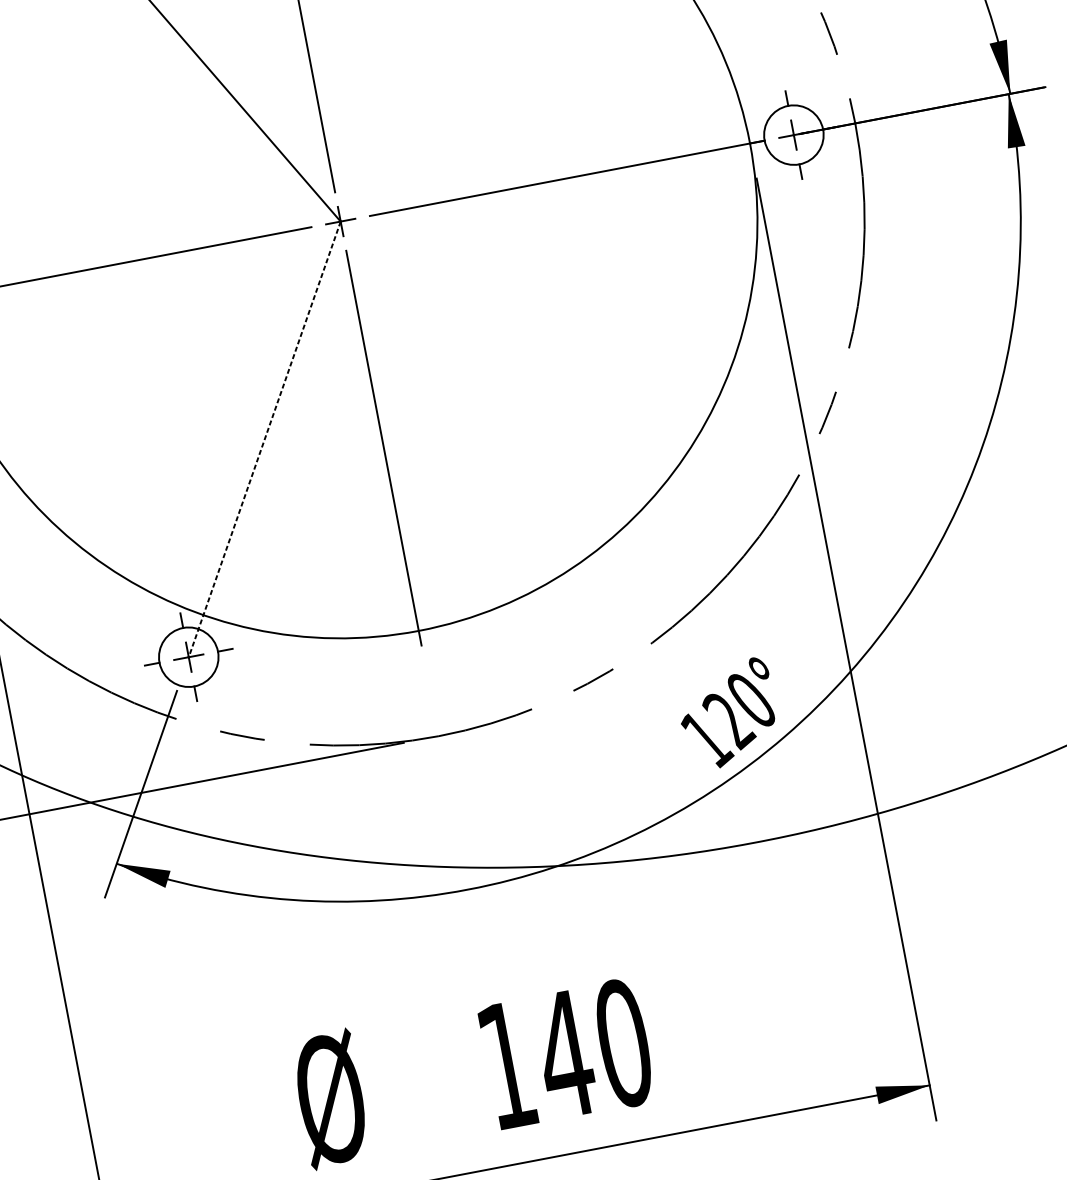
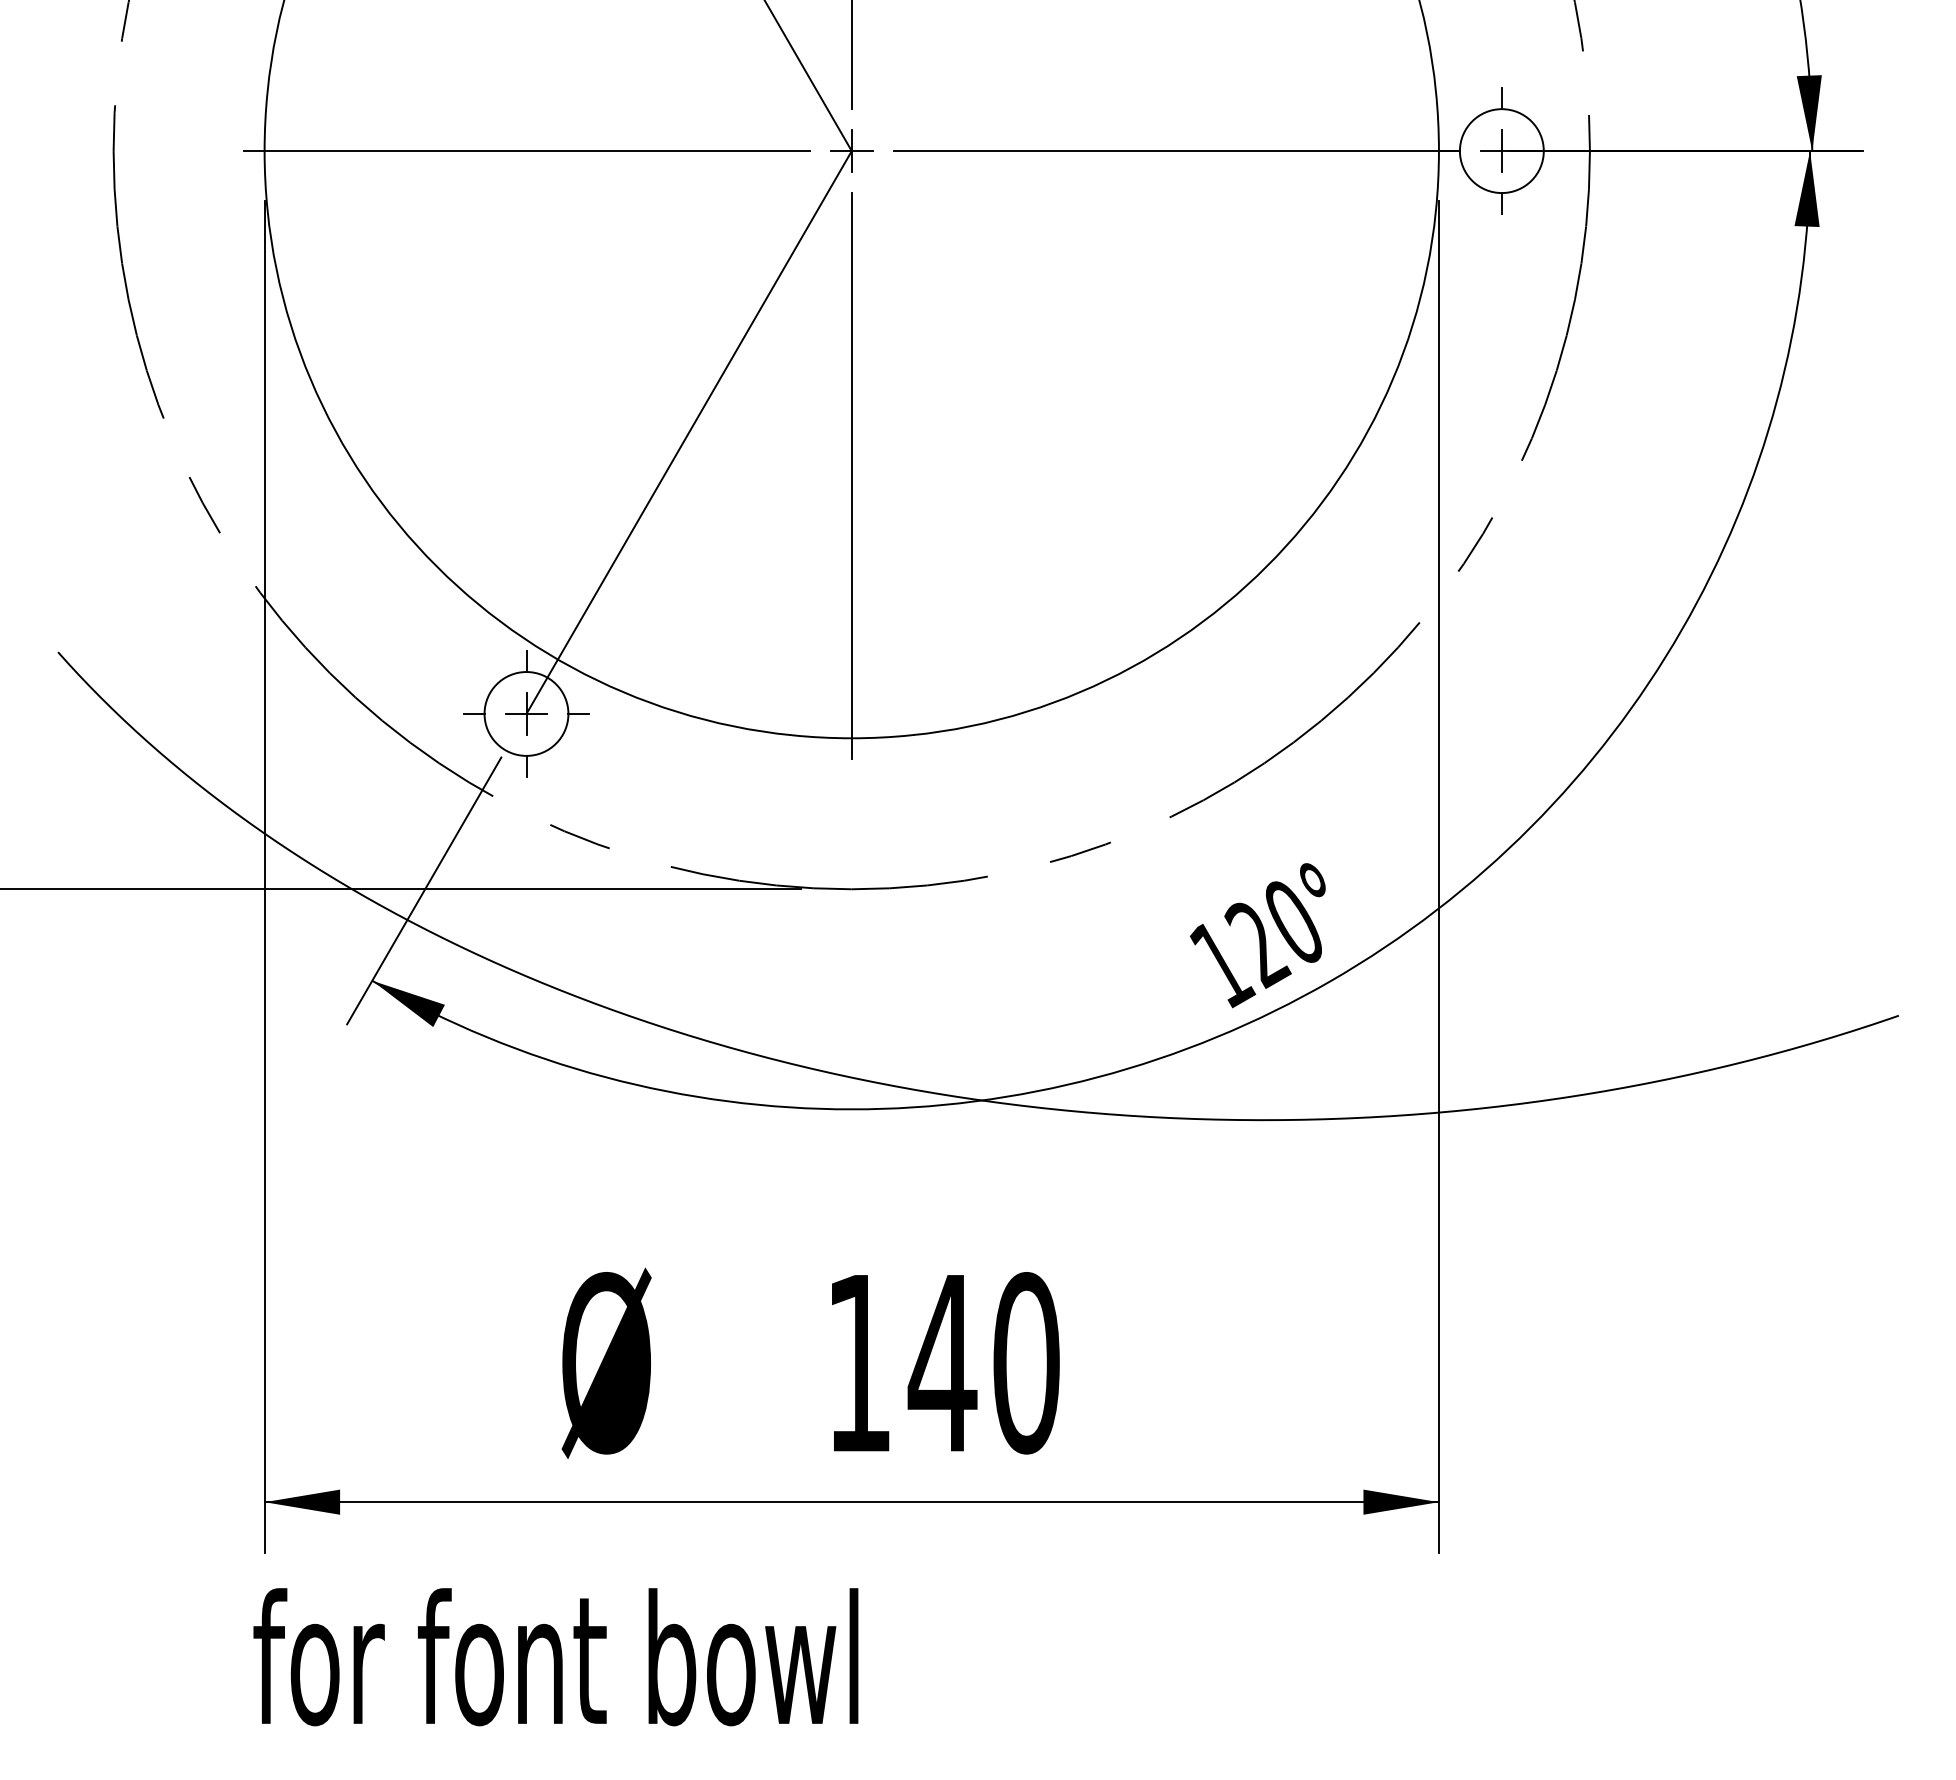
line: (264, 439) -> (688, 432), dashed -> solid

